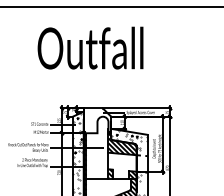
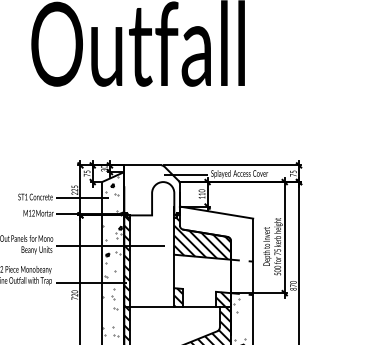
hatch: (129, 140) -> (216, 230), removed

